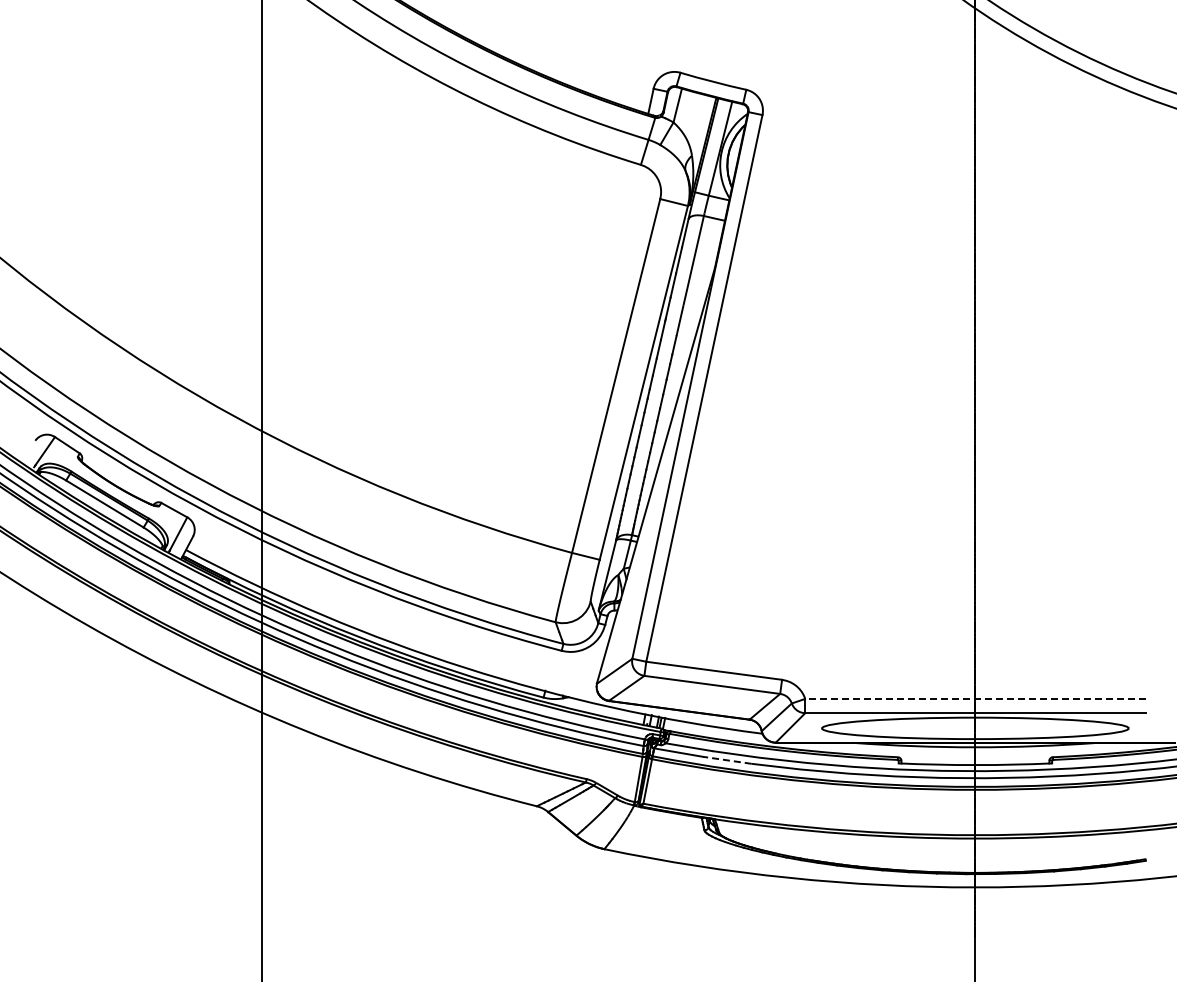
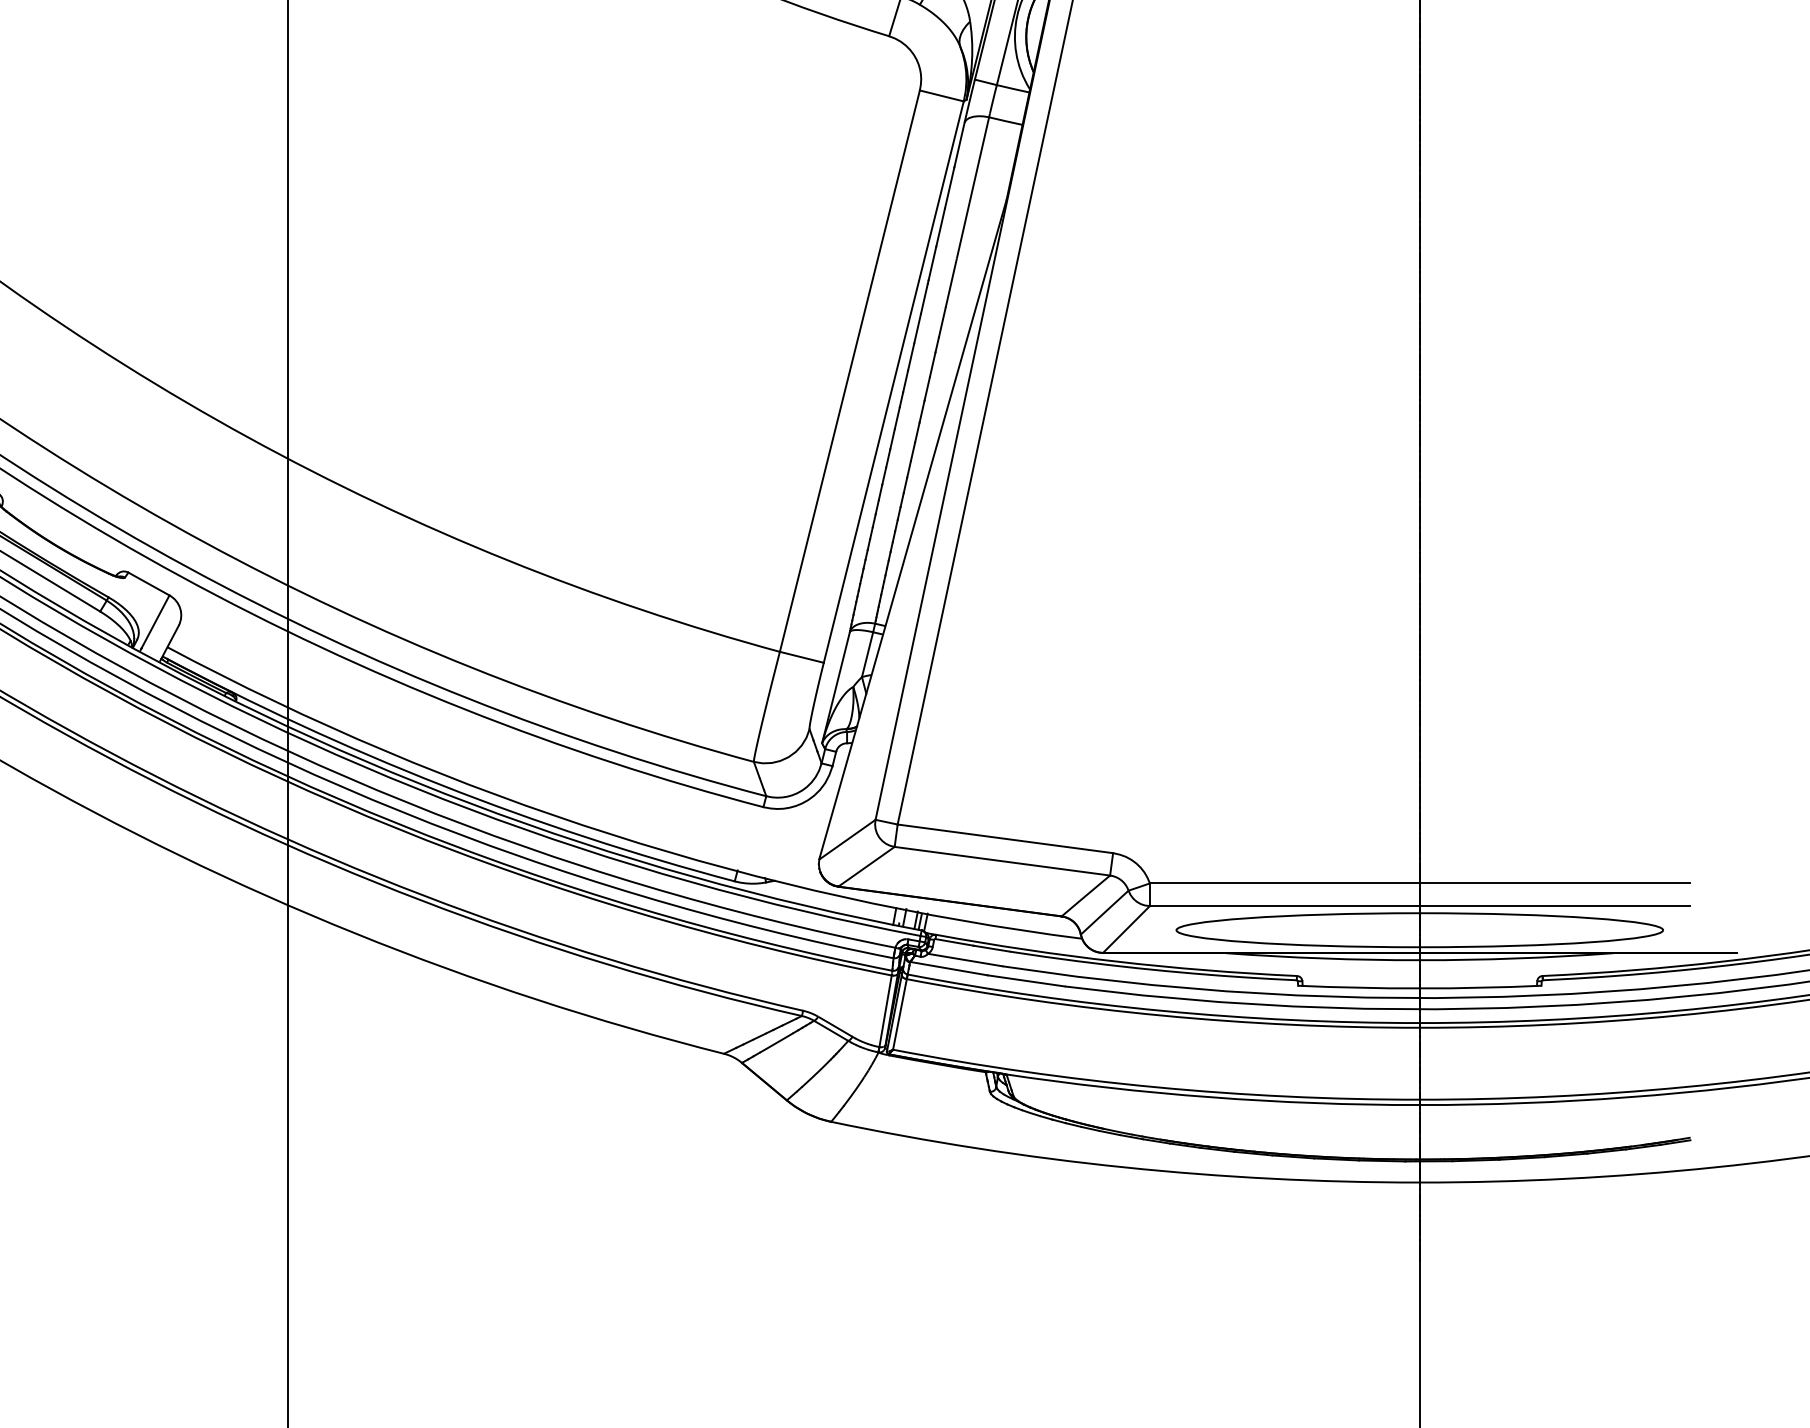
line: (974, 698) -> (1418, 882), dashed -> solid
line: (727, 760) -> (1026, 981), dashed -> solid

